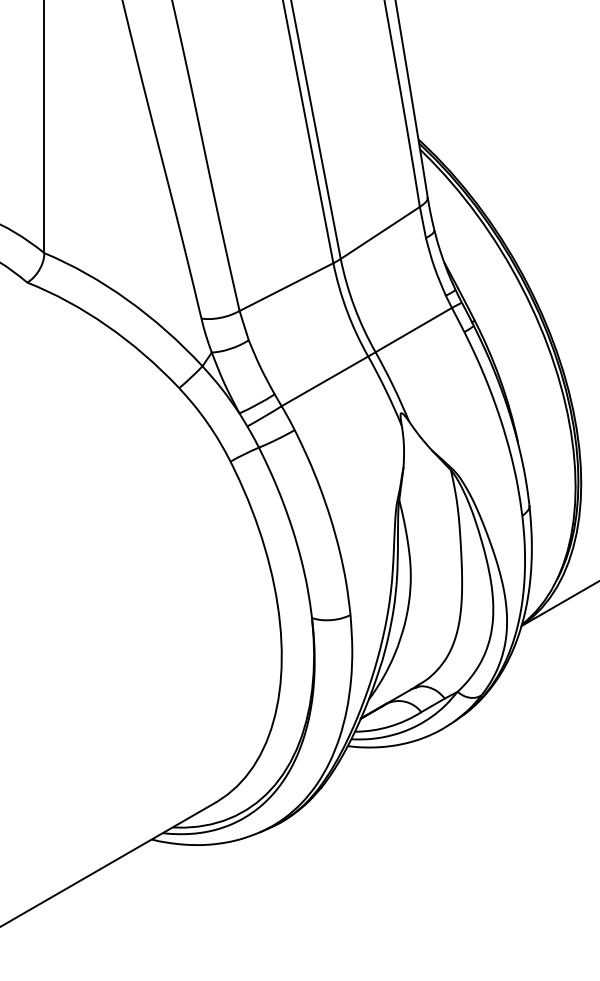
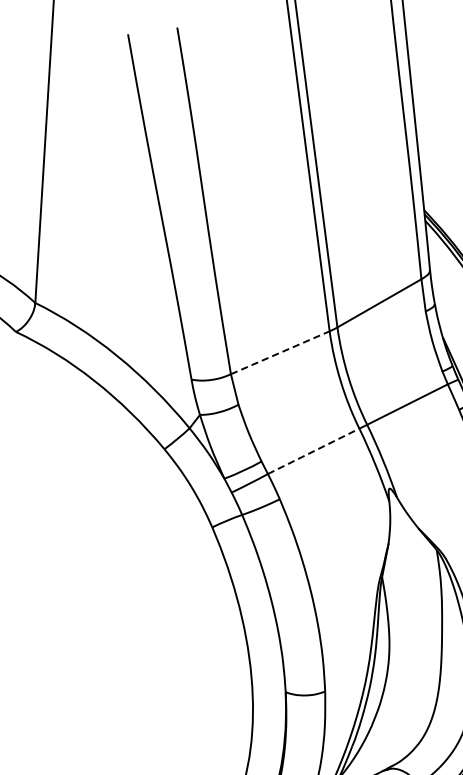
line: (286, 287) -> (280, 353), solid -> dashed
line: (324, 381) -> (313, 451), solid -> dashed

